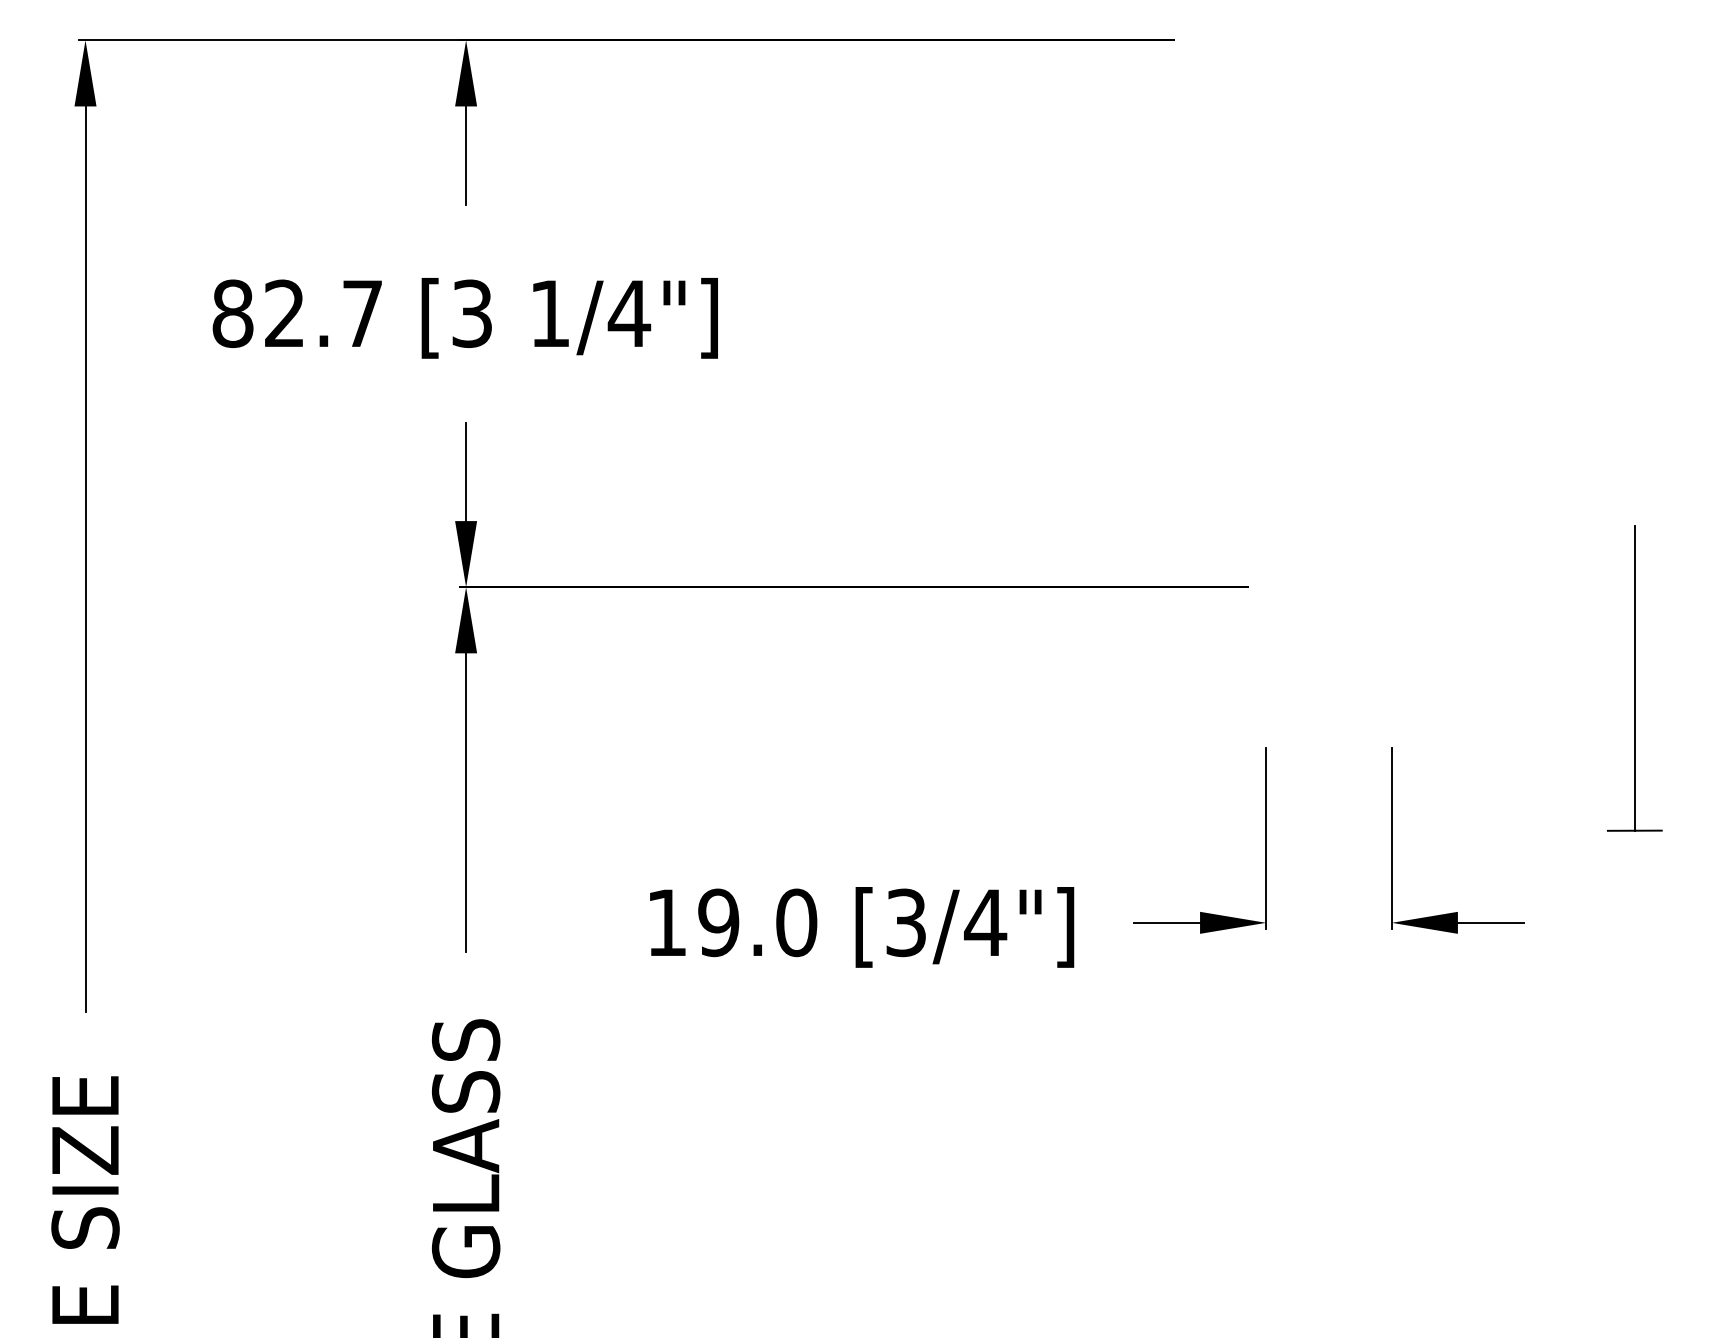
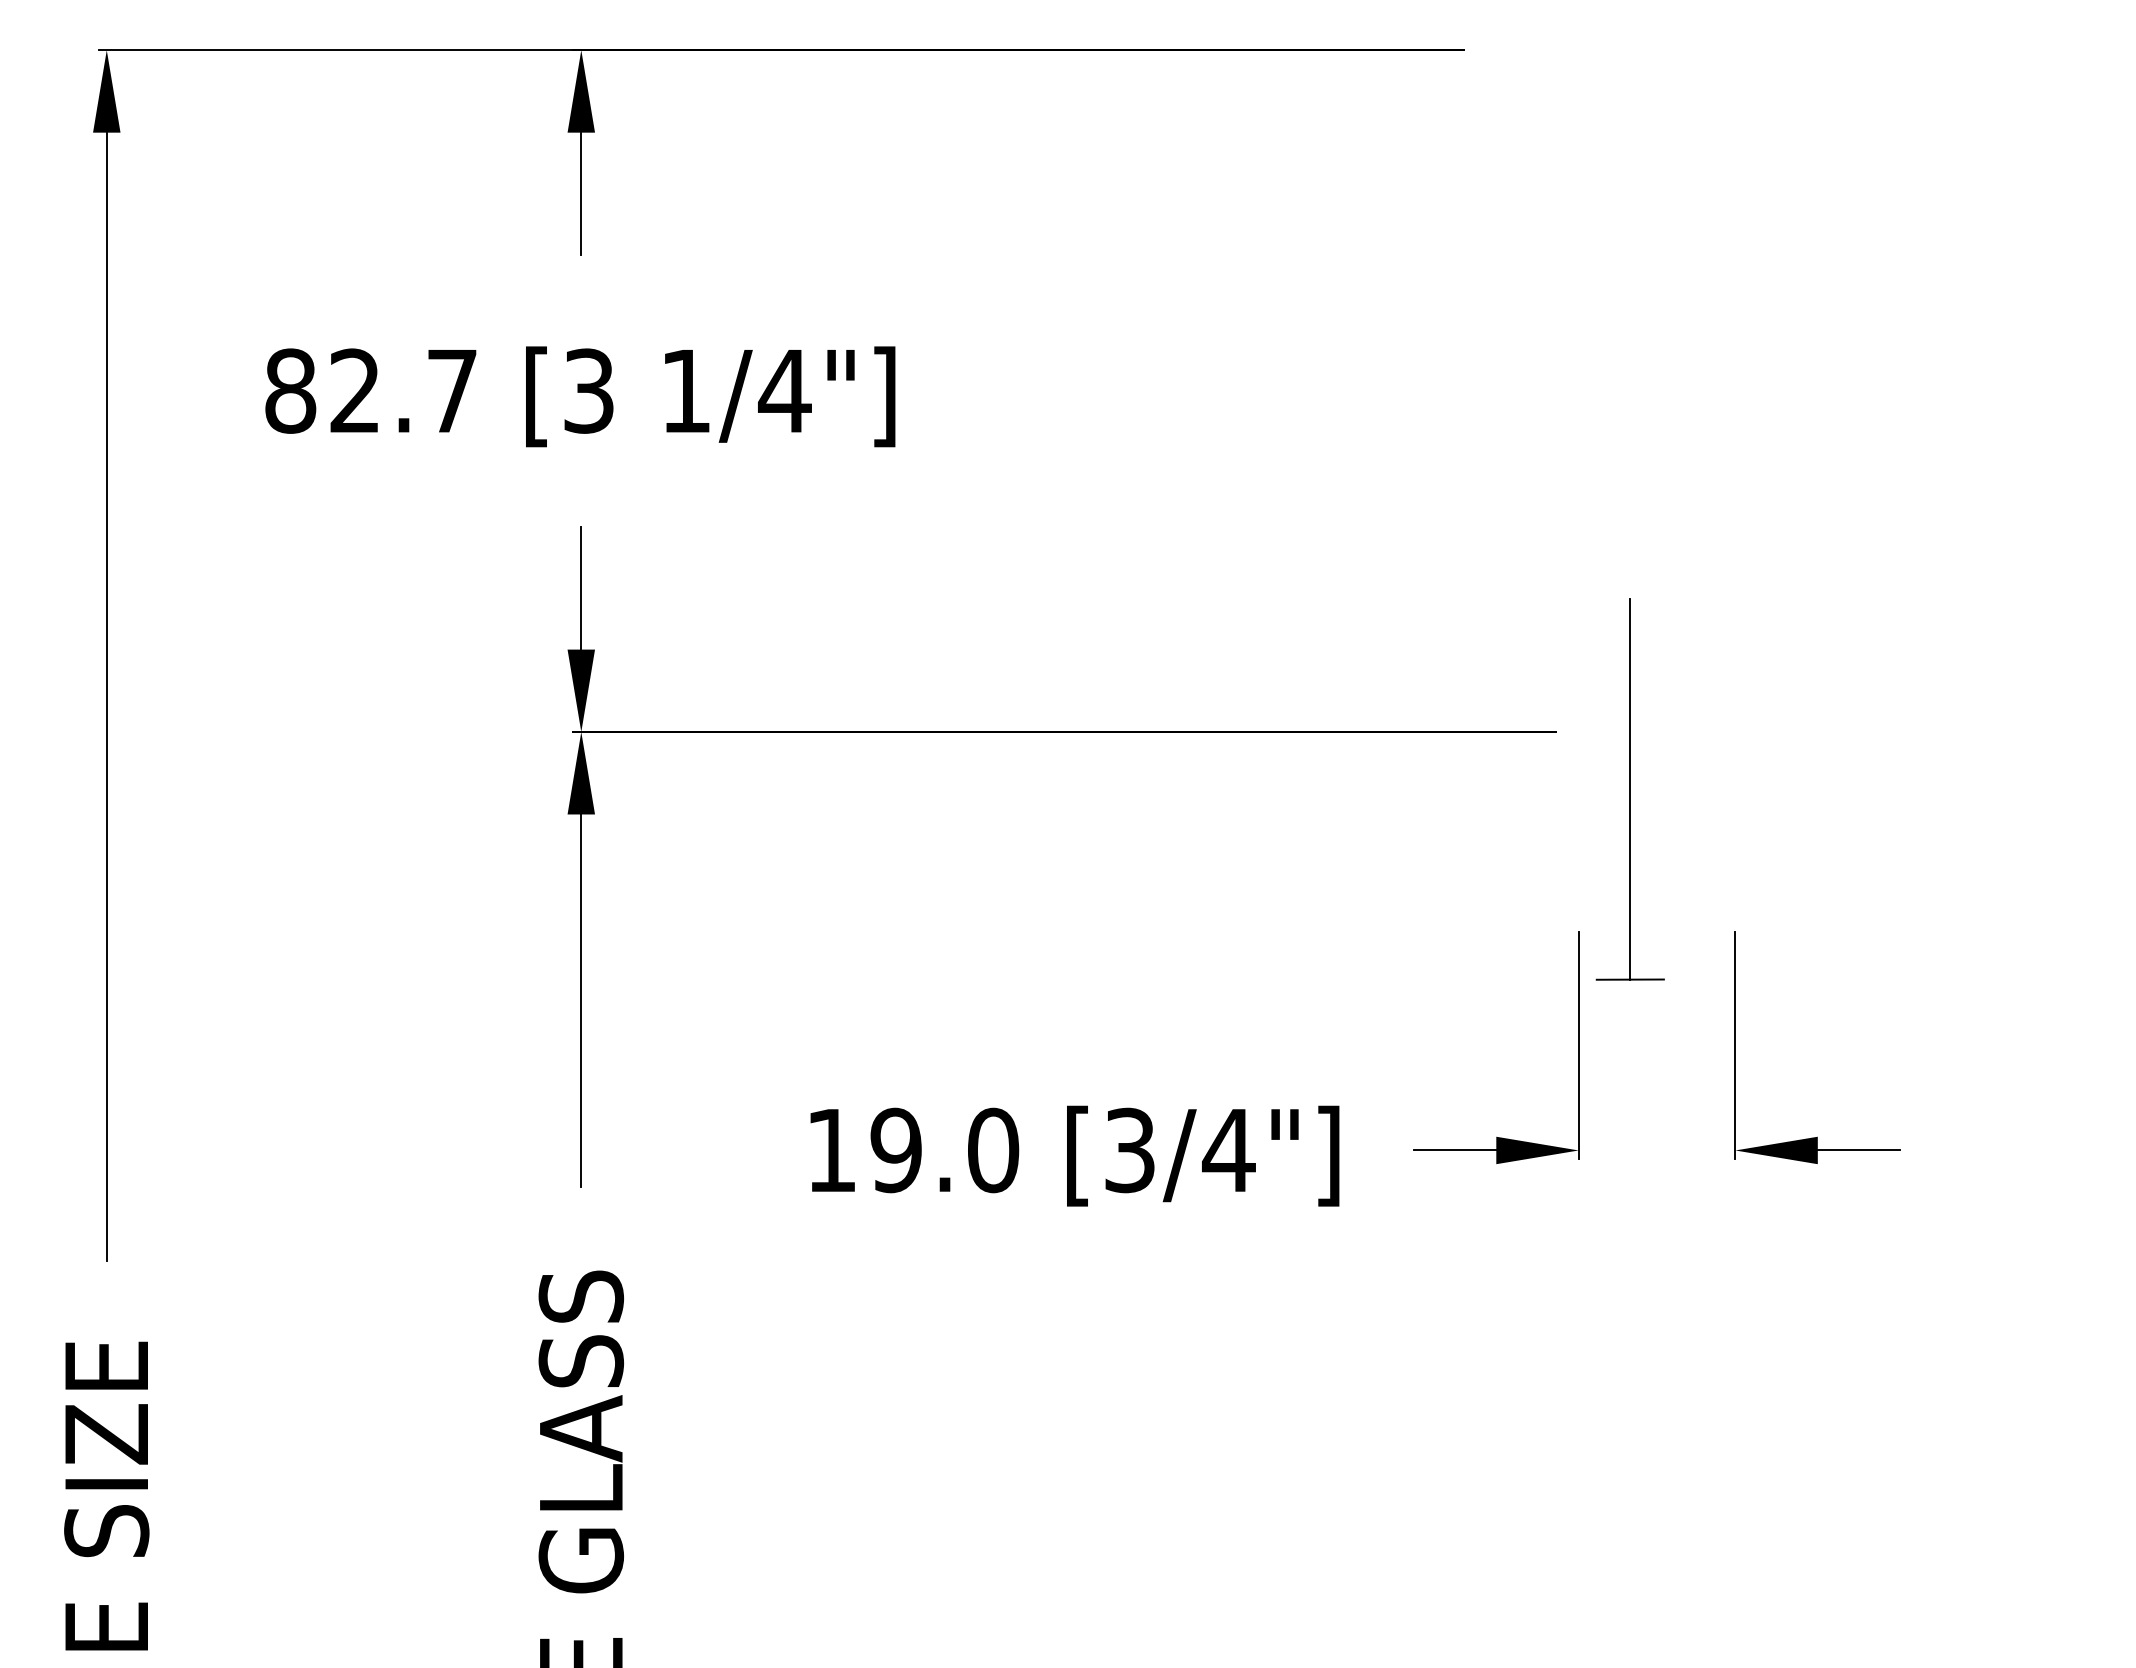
part: (1634, 678) -> (1629, 789), moved

